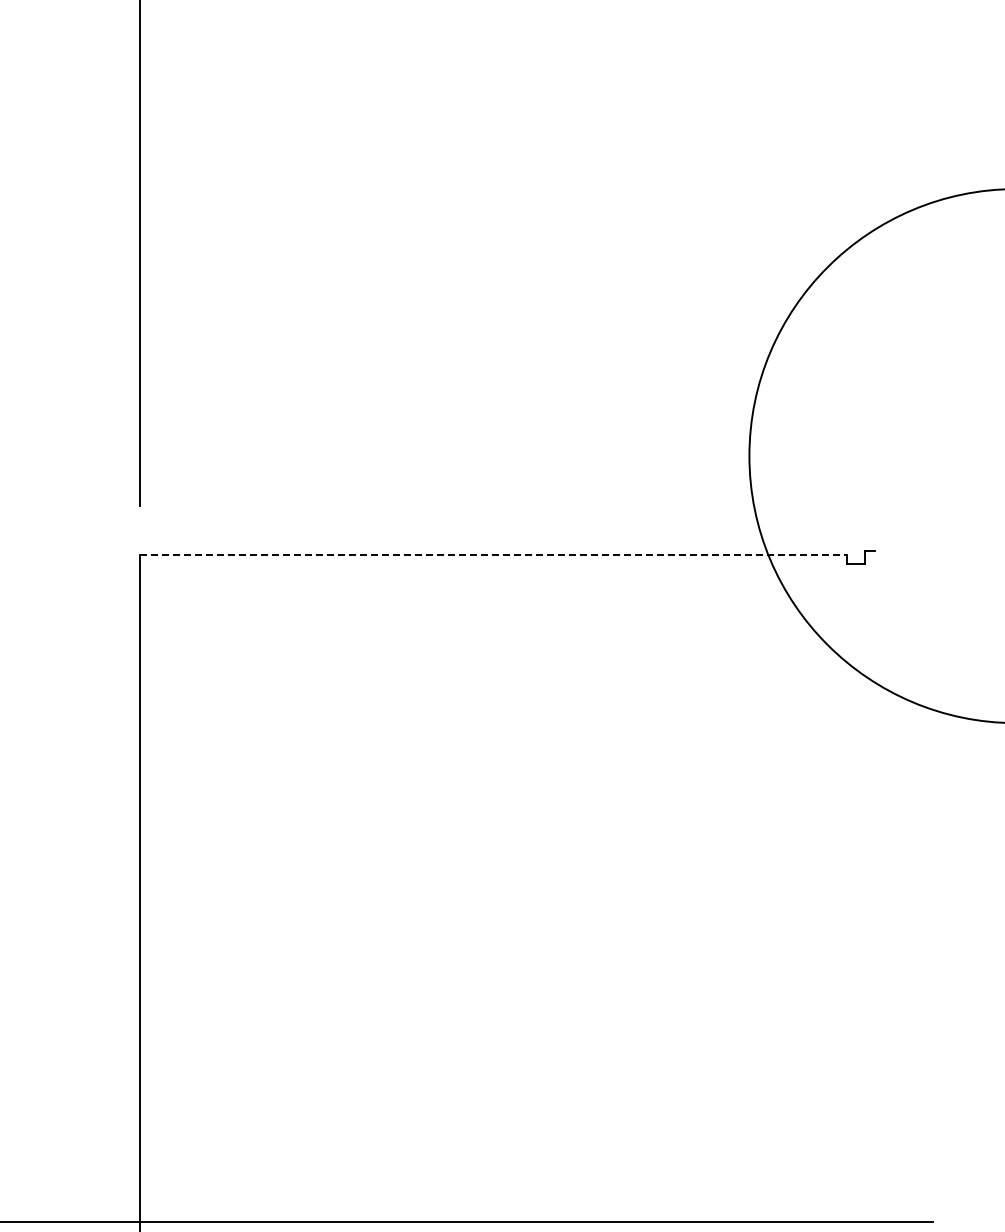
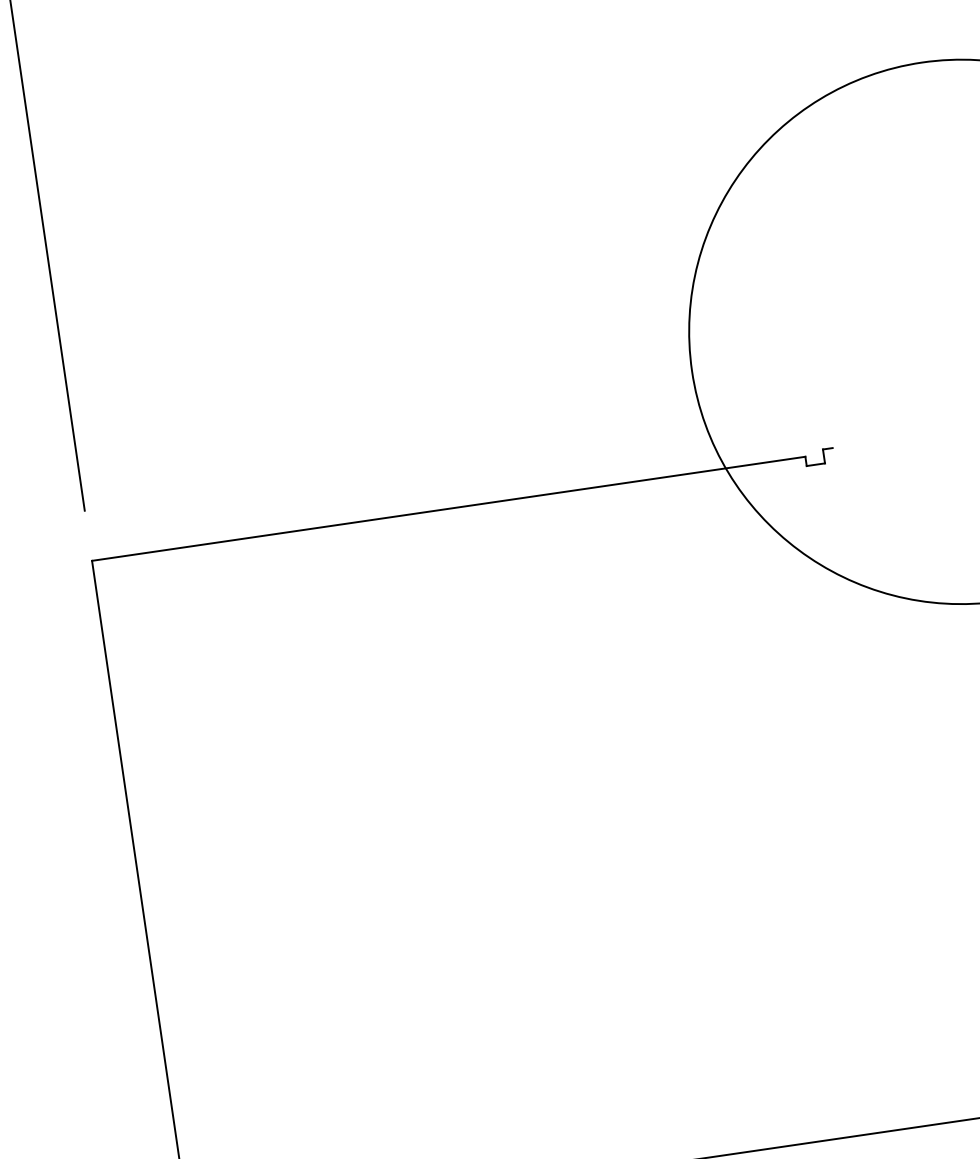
line: (493, 555) -> (448, 509), dashed -> solid

